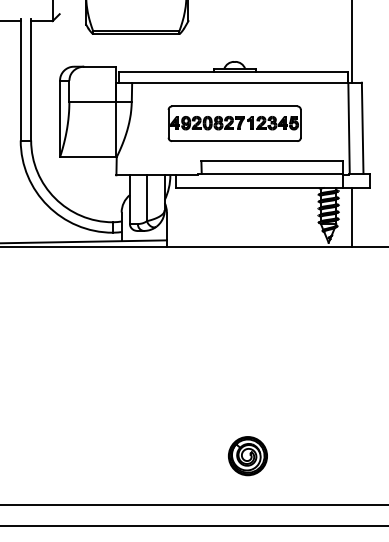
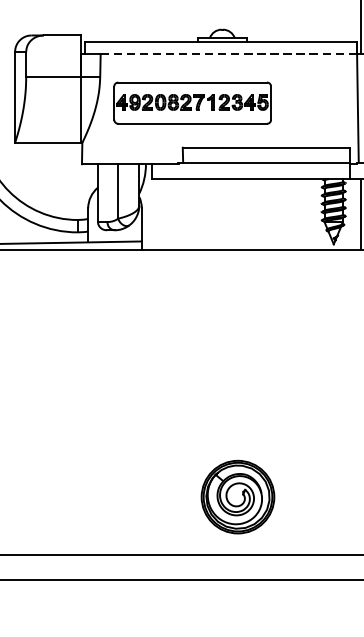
line: (240, 82) -> (229, 54), solid -> dashed
part: (234, 123) -> (192, 102), moved
part: (247, 456) -> (237, 497), size x1.6

